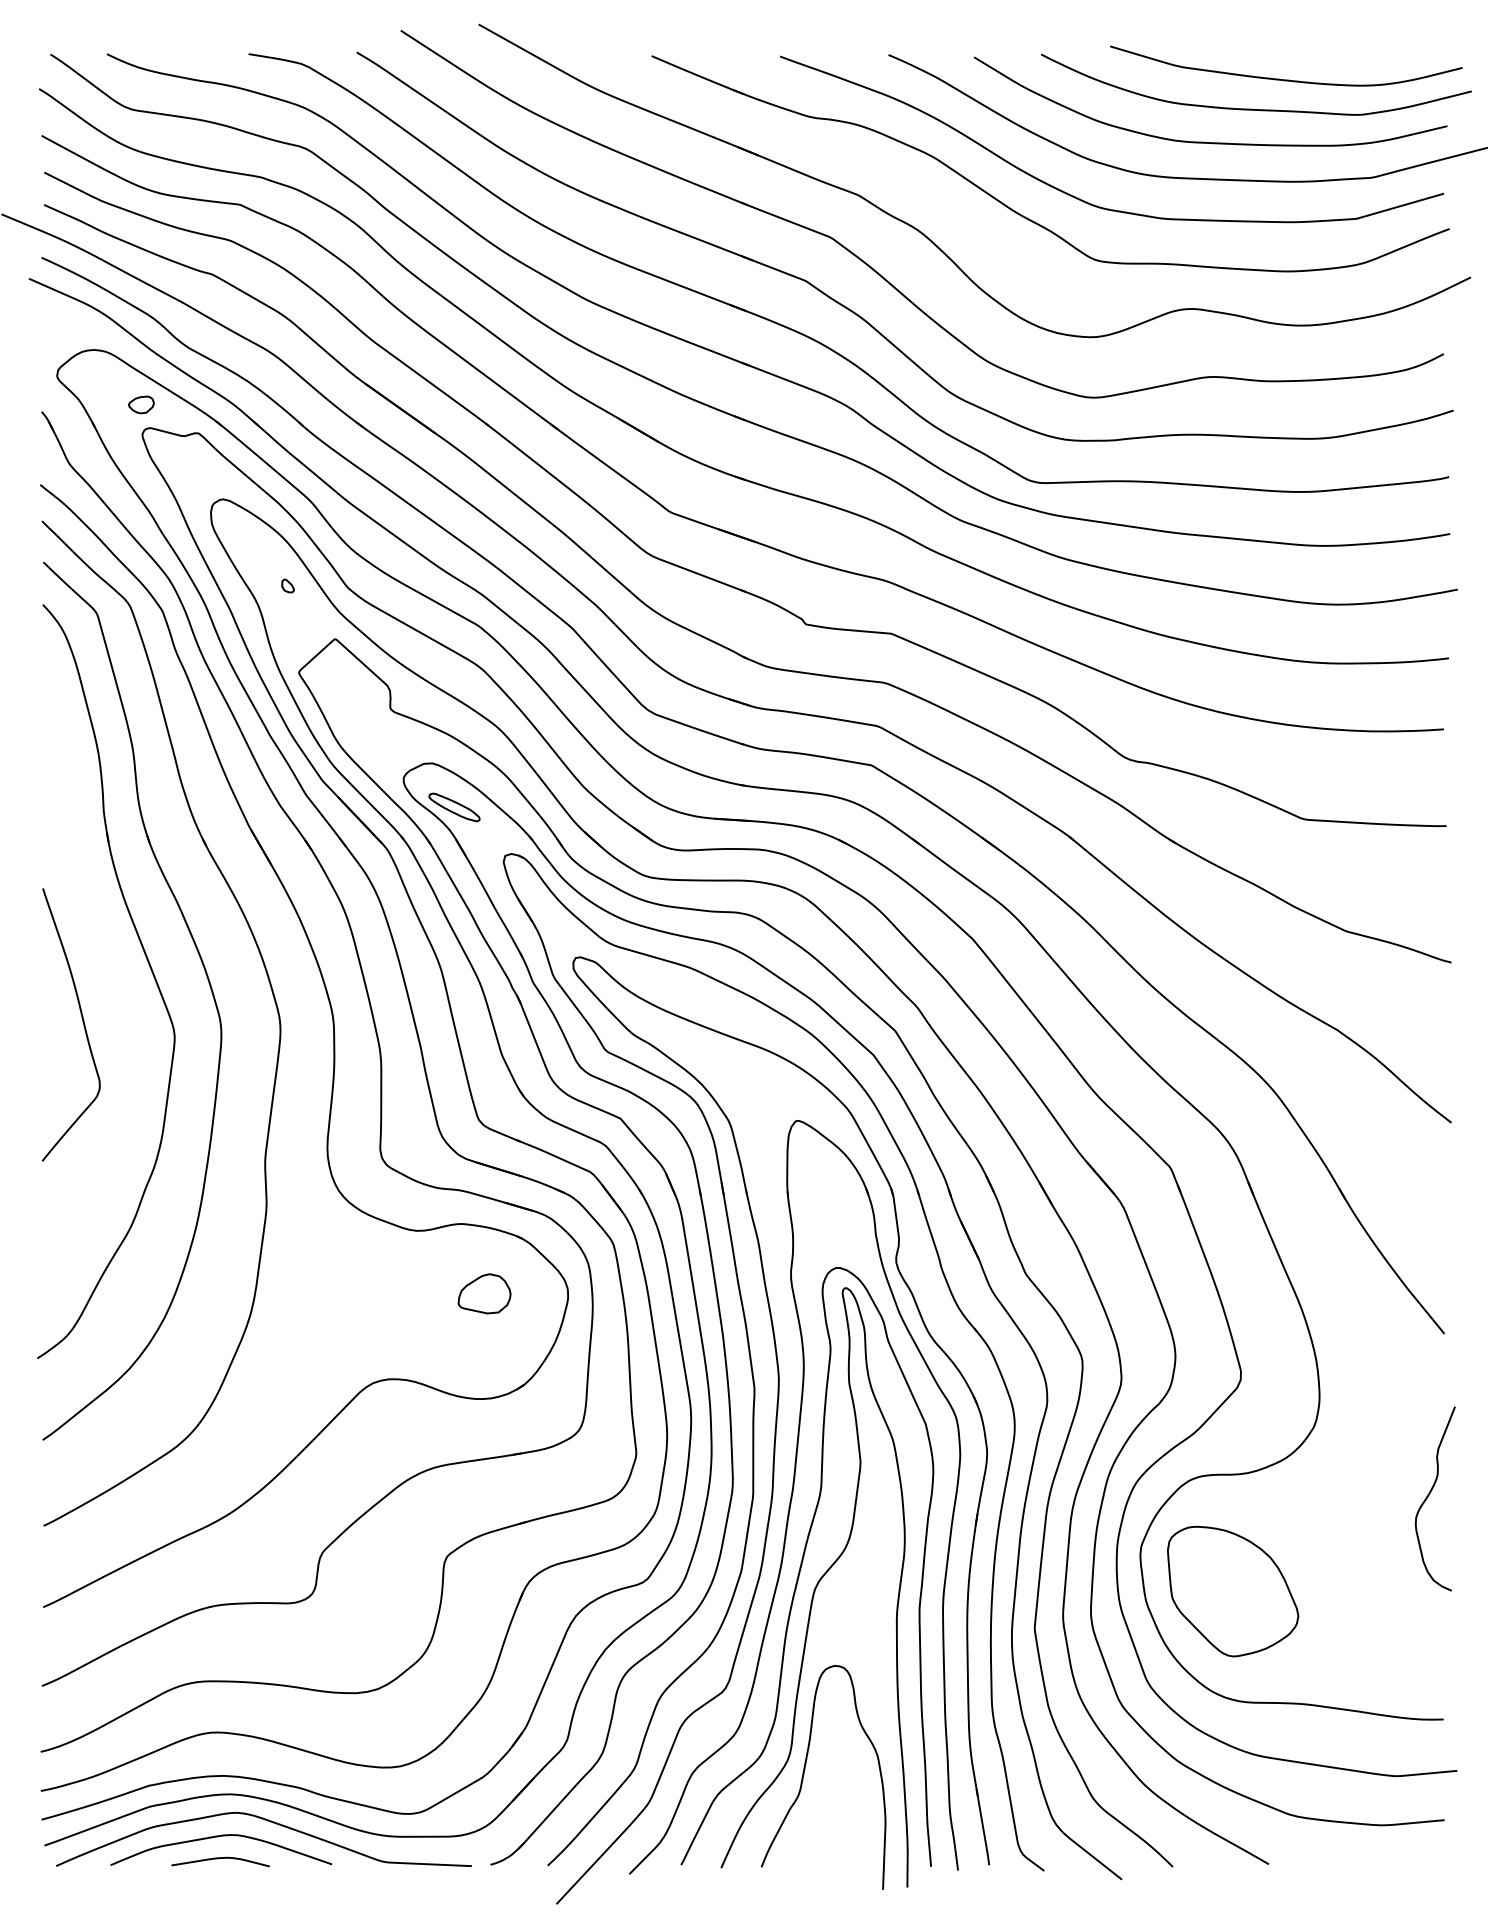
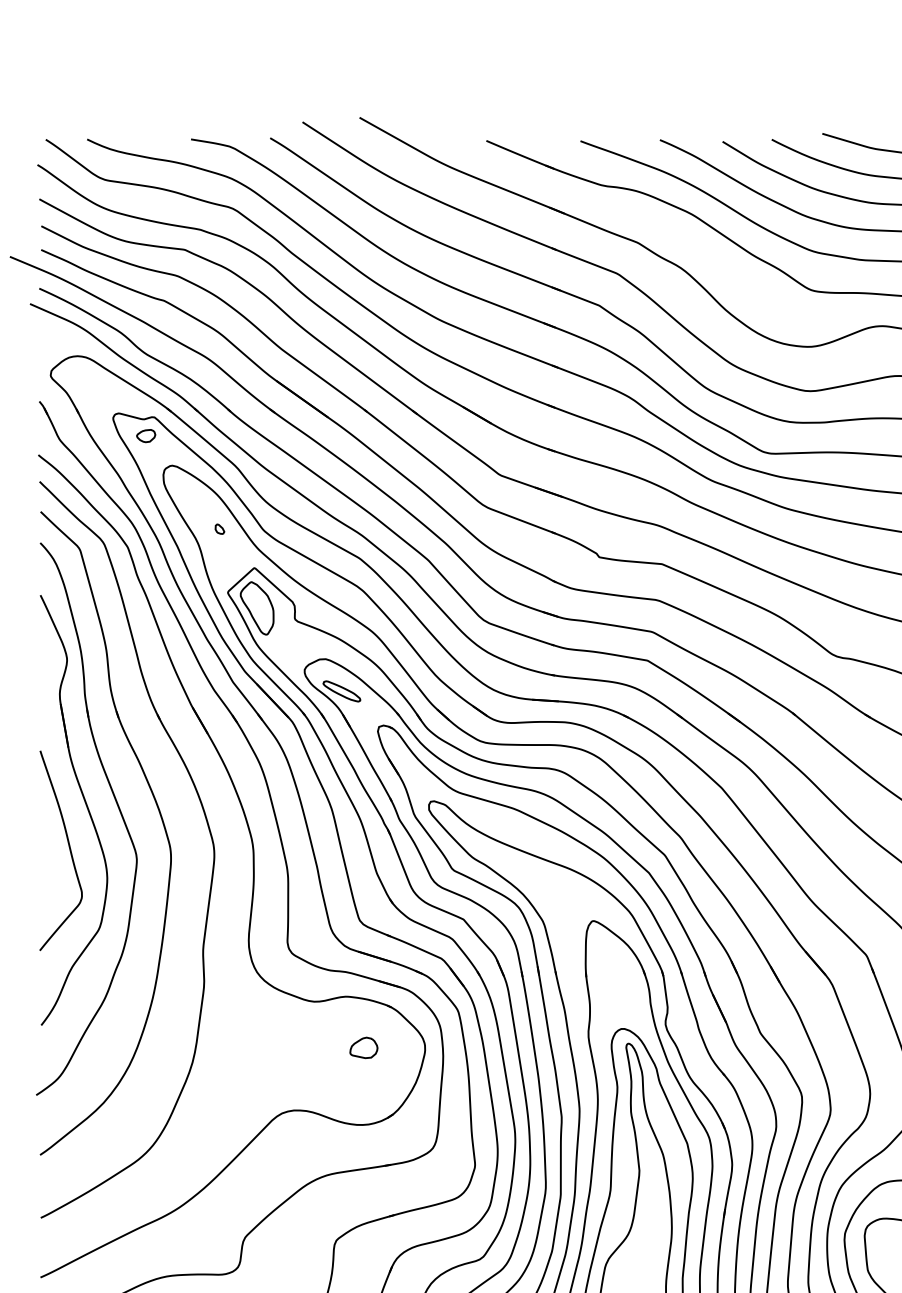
part: (141, 404) -> (146, 435), moved
part: (338, 693) -> (256, 607), added
part: (104, 961) -> (85, 804), added
part: (484, 1293) -> (363, 1047), size x0.71

